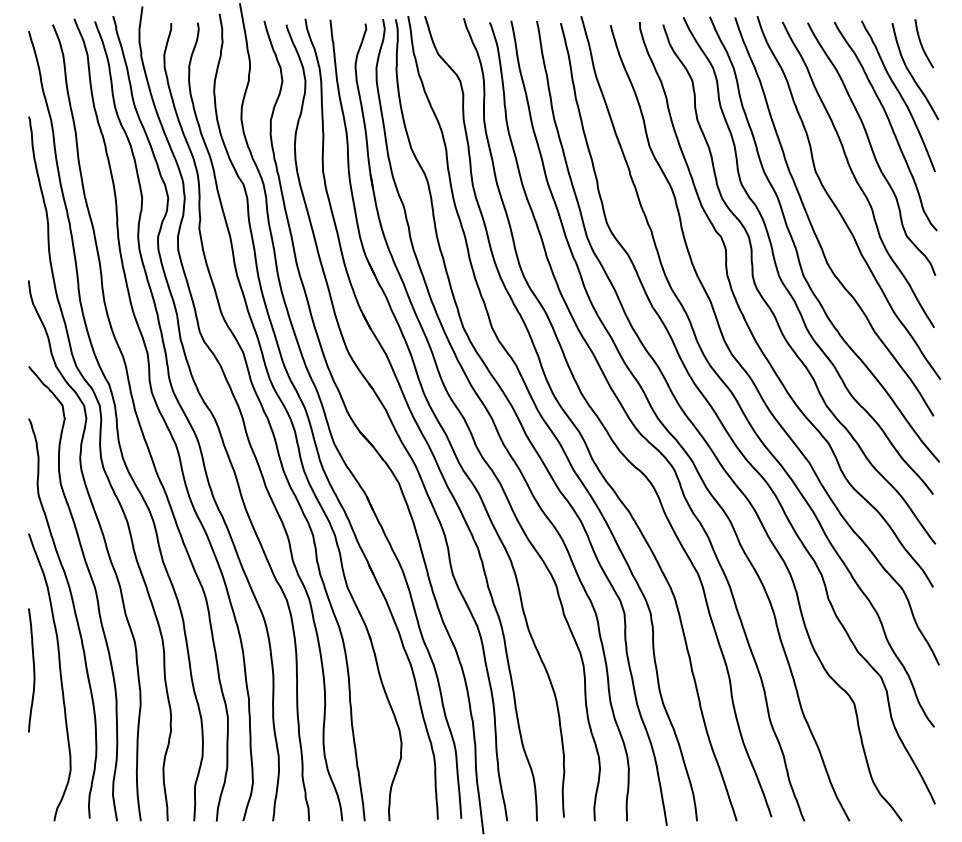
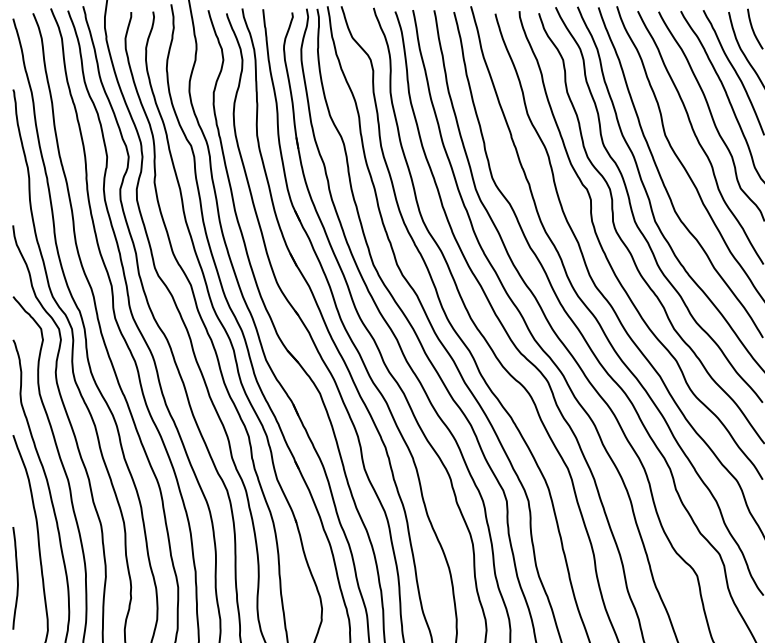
curve: (33, 670) -> (17, 578), moved

